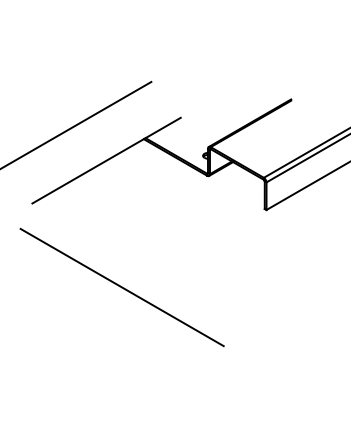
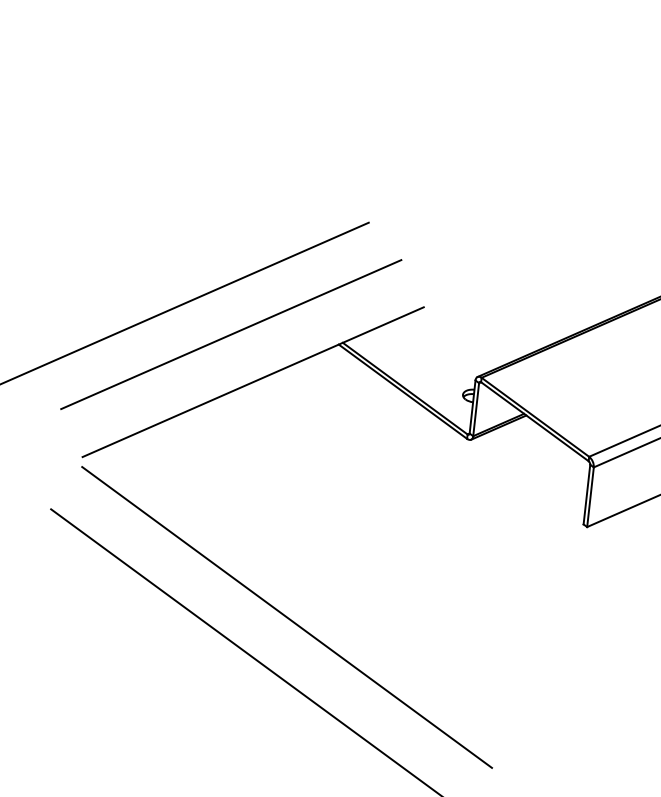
line: (94, 139) -> (232, 333), added
line: (133, 266) -> (286, 617), added

